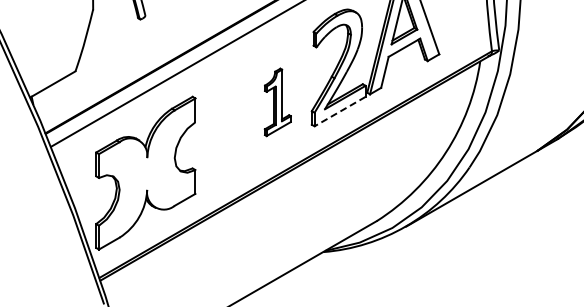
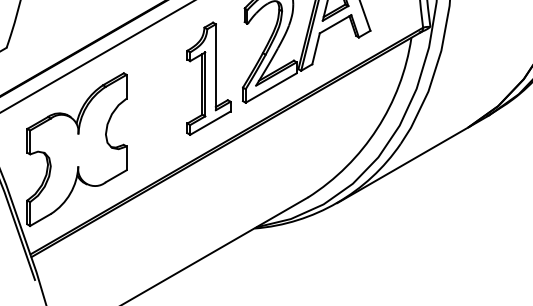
part: (277, 102) -> (208, 78), size x1.67
line: (339, 111) -> (270, 87), dashed -> solid

